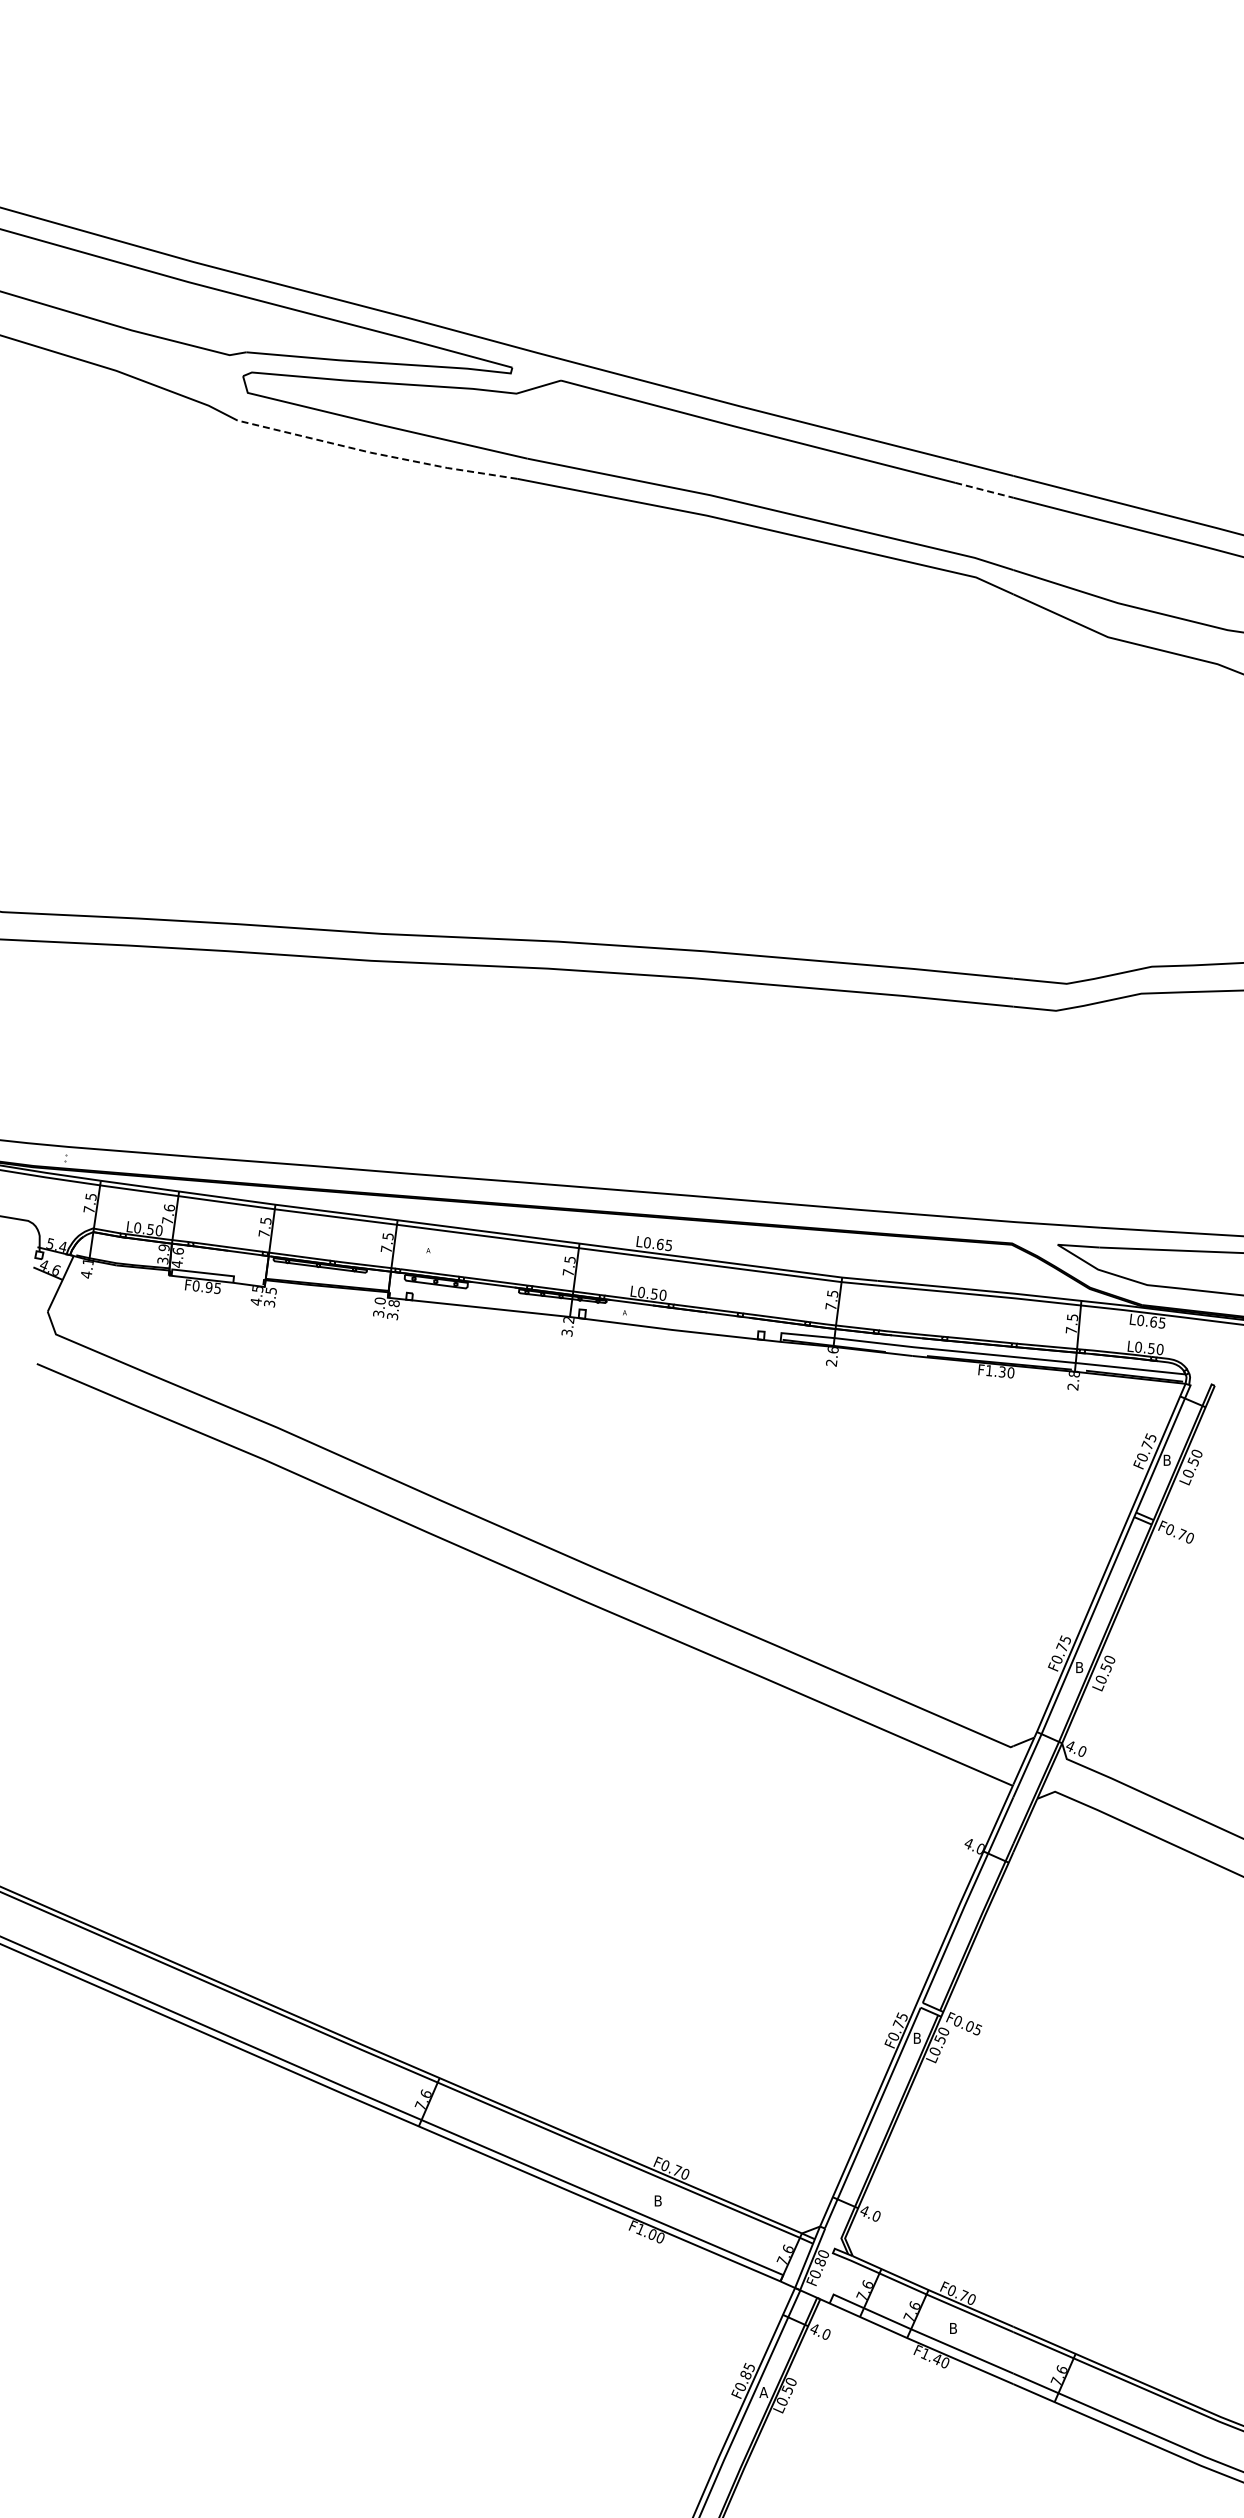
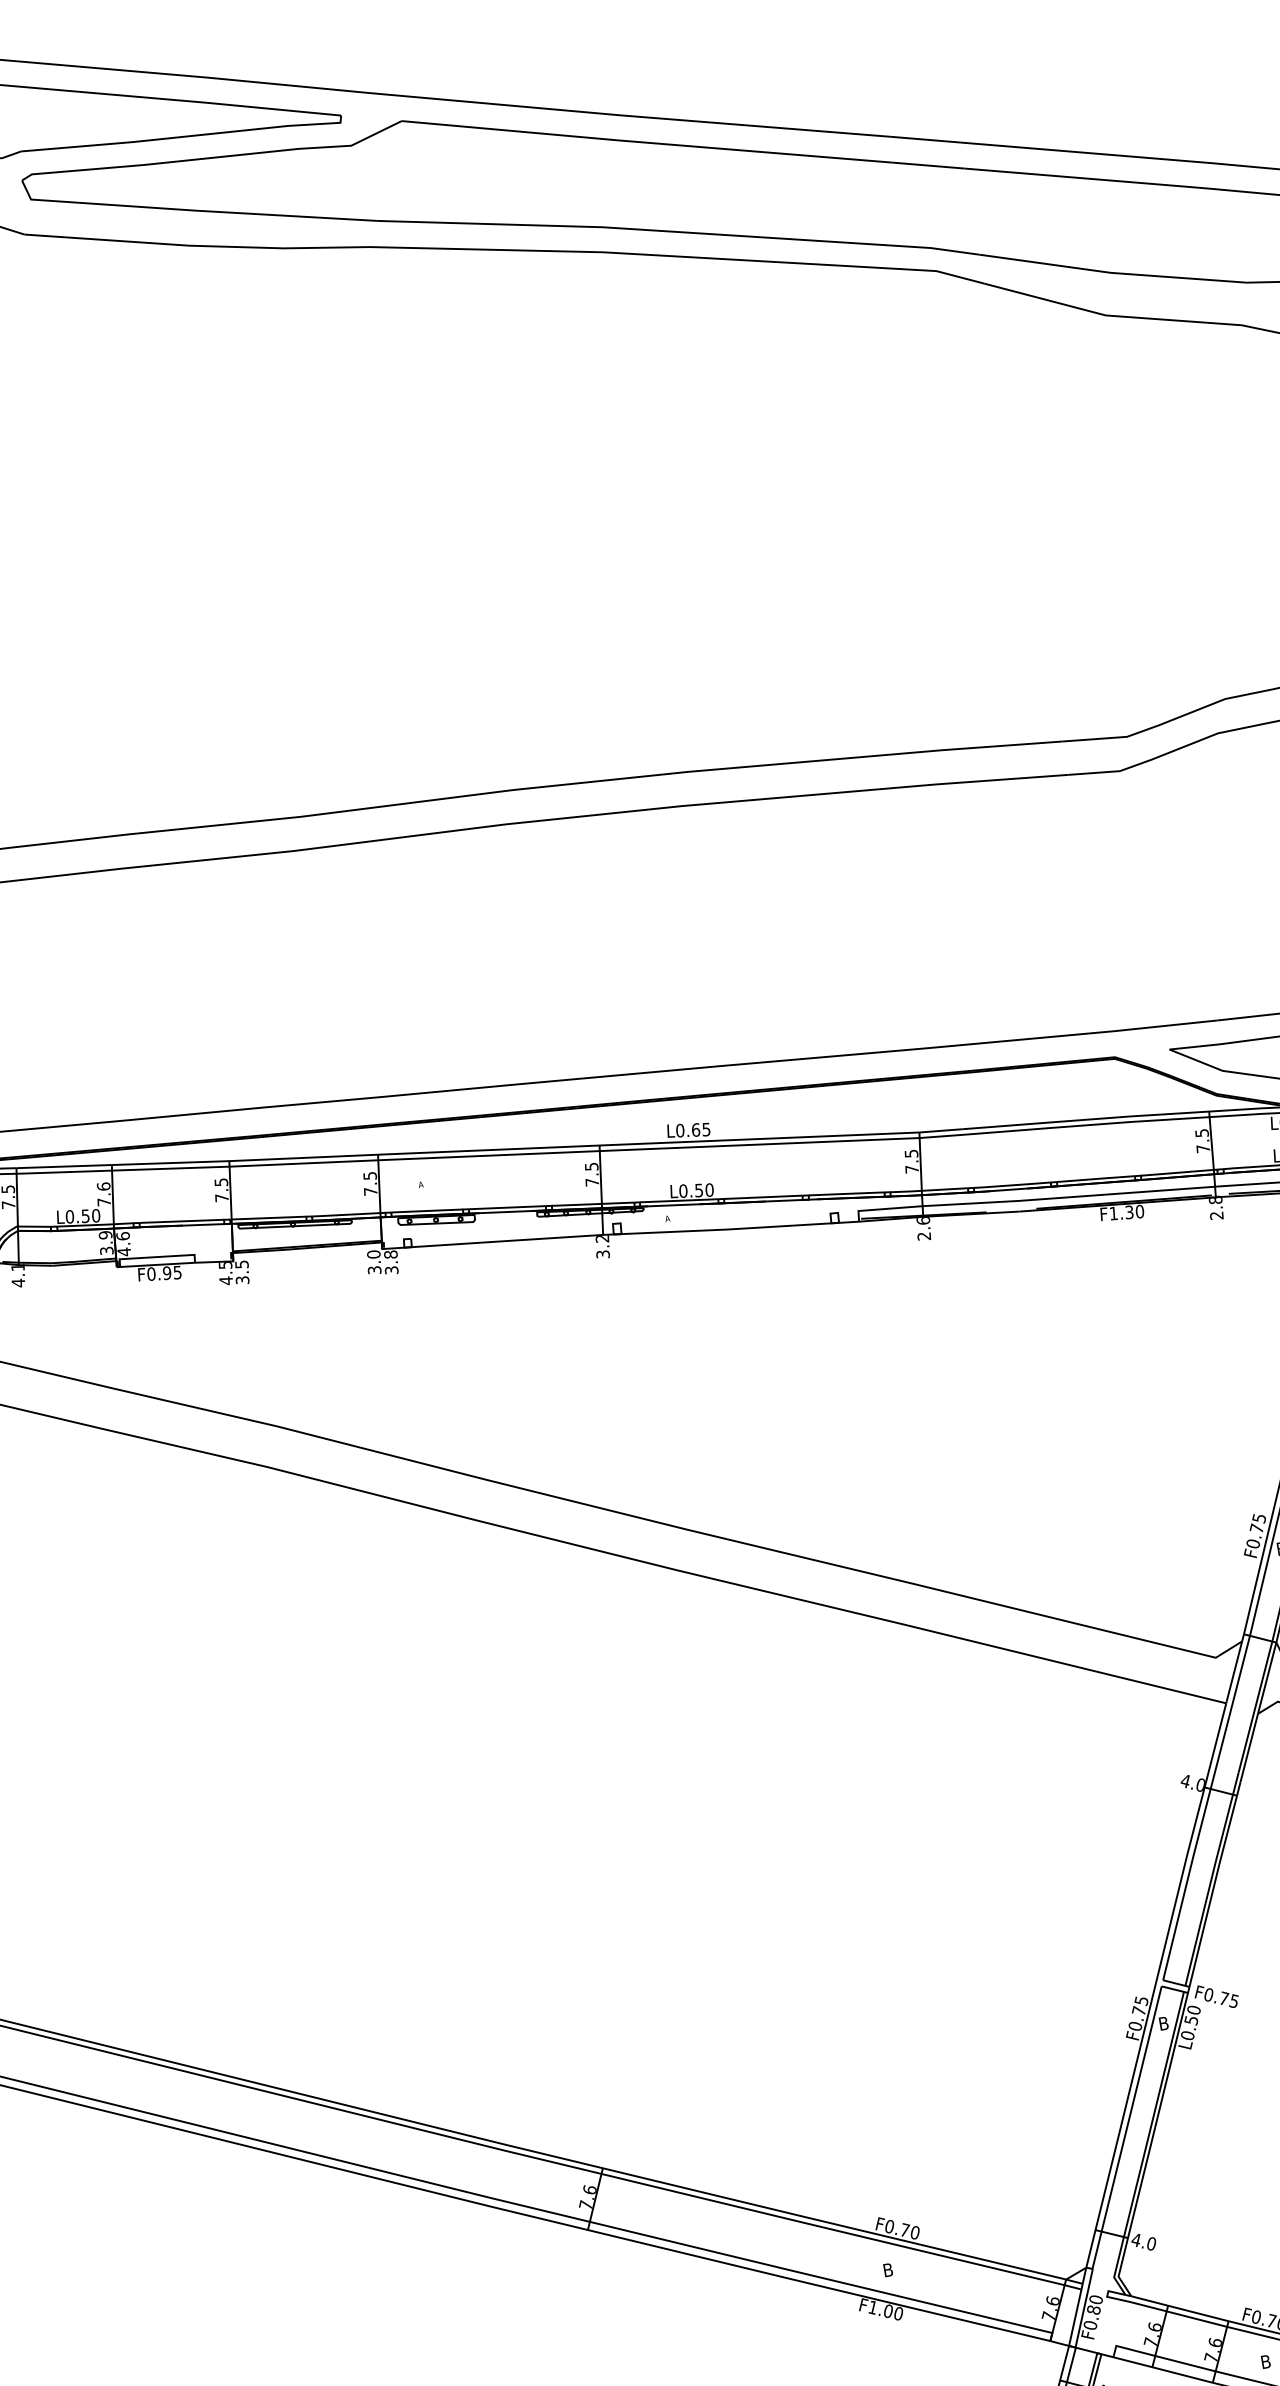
line: (377, 453) -> (197, 245), dashed -> solid
line: (984, 490) -> (928, 165), dashed -> solid
text: (970, 2025) -> (1224, 1997), F0.05 -> F0.75

